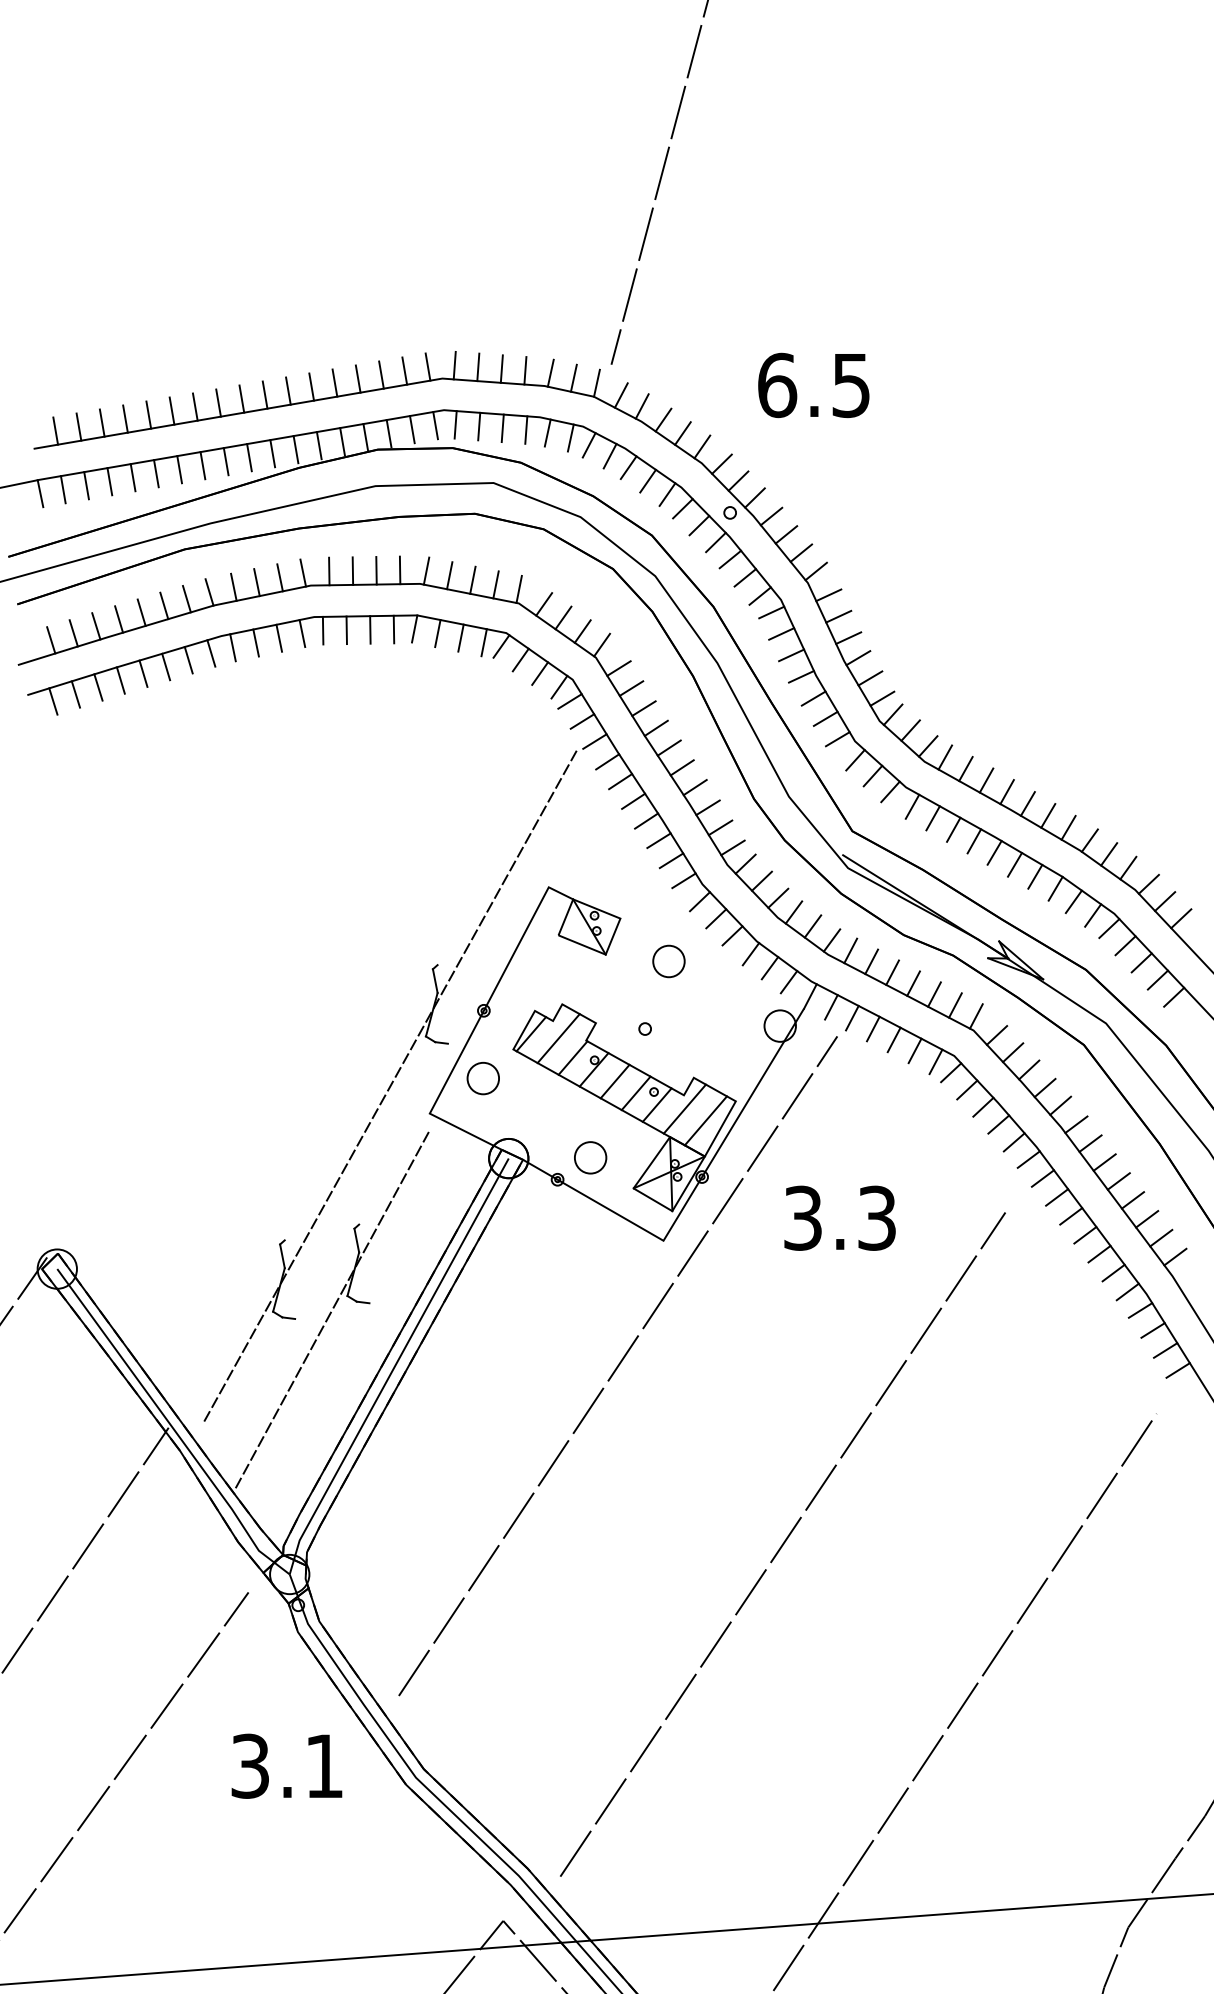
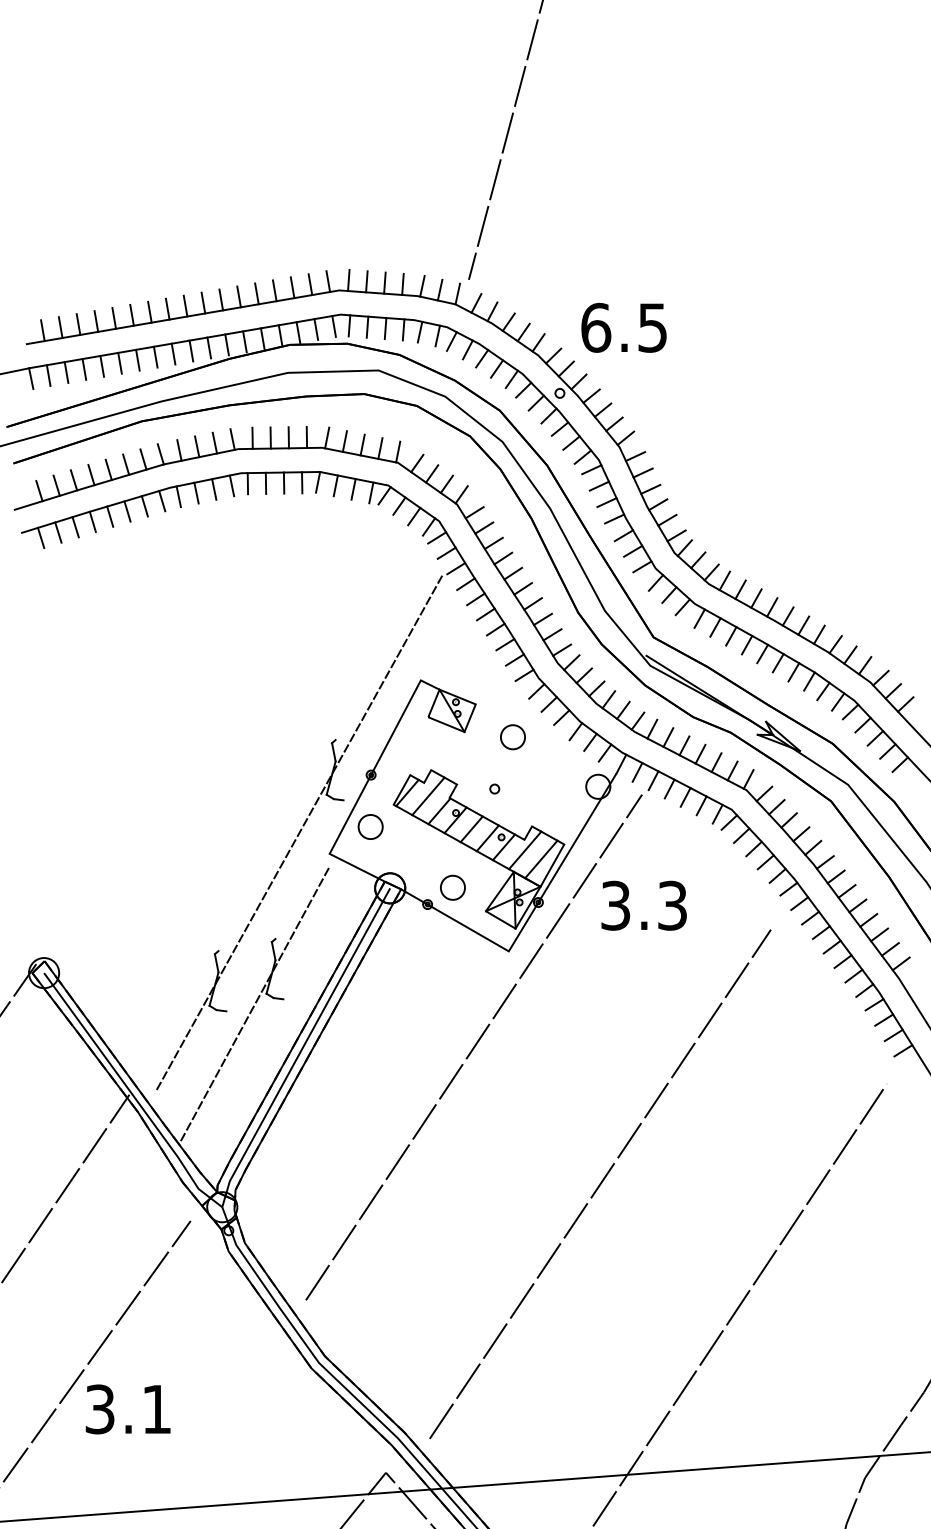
text: (813, 385) -> (623, 327), moved
text: (839, 1217) -> (643, 905), moved
text: (286, 1765) -> (127, 1408), moved

